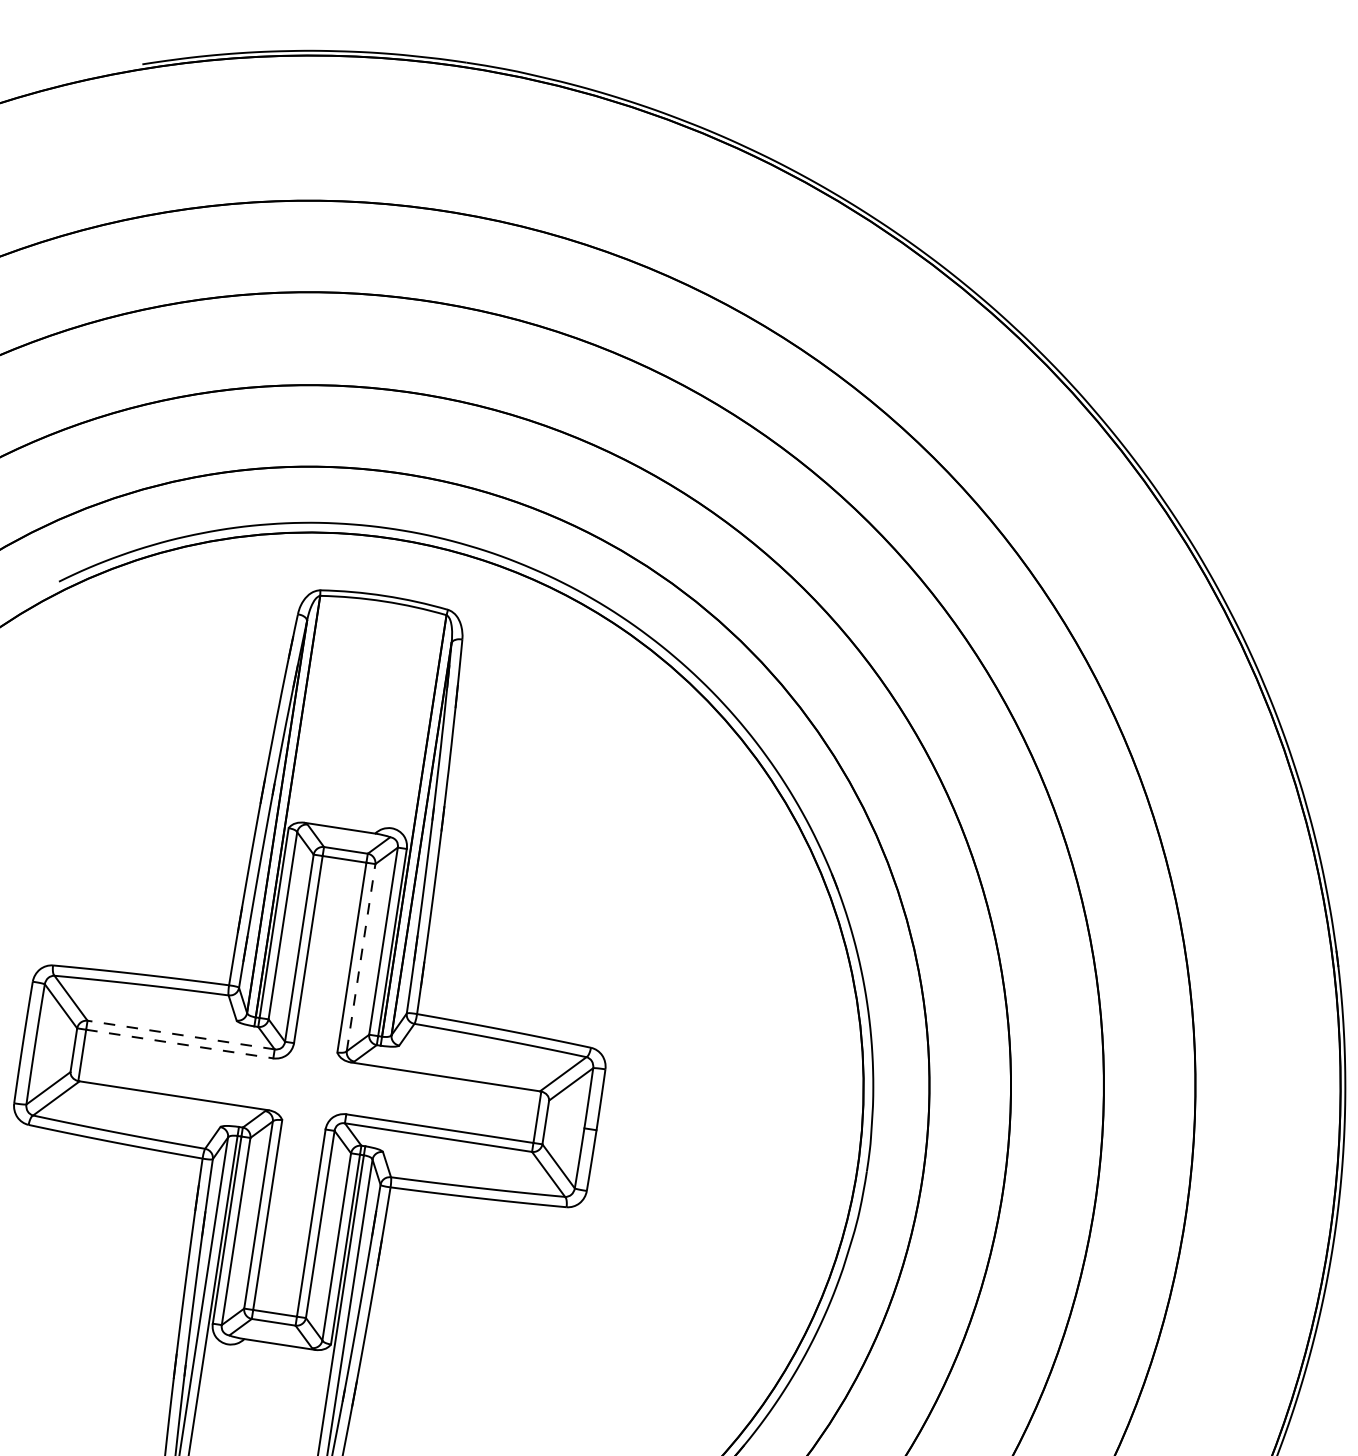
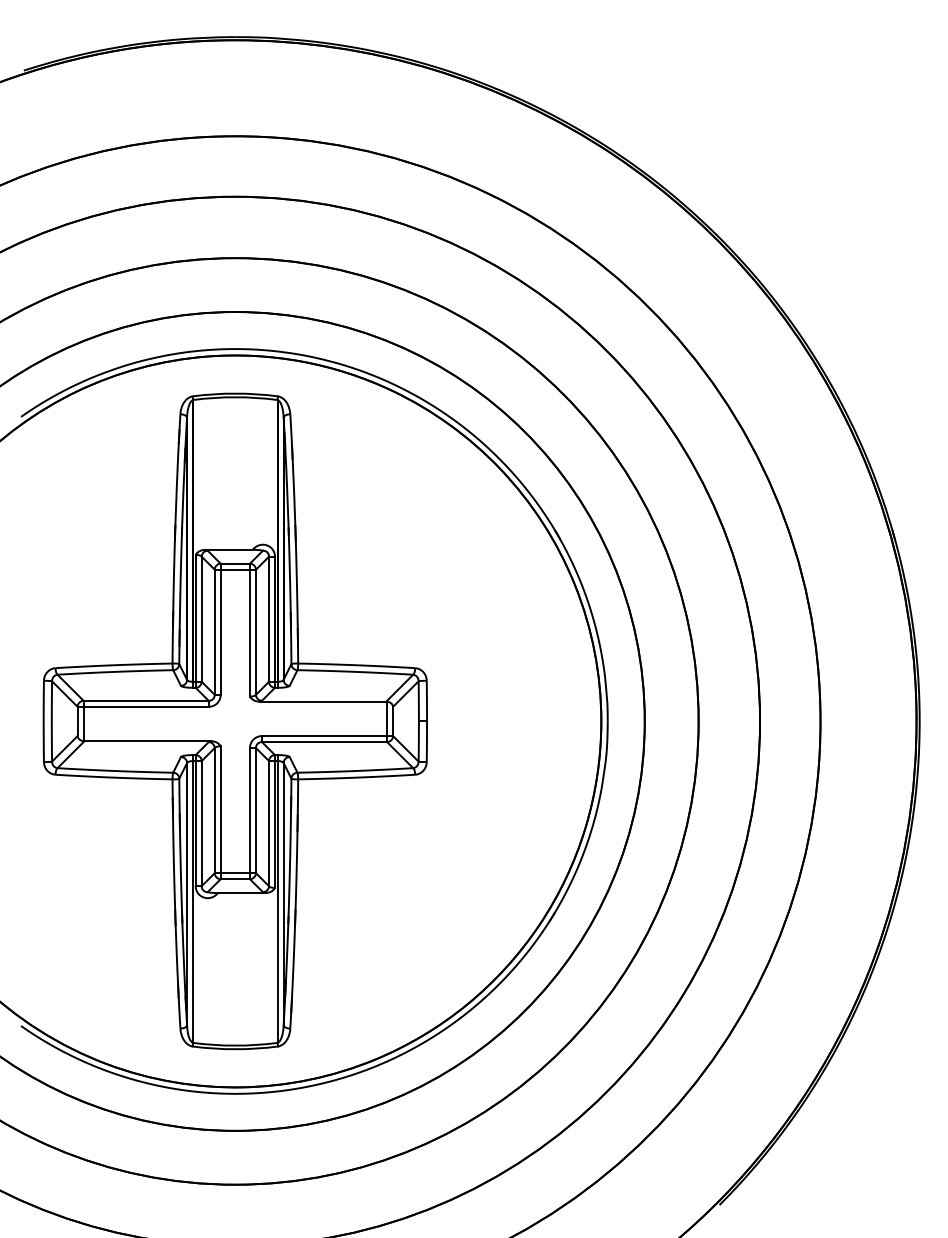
line: (360, 957) -> (255, 632), dashed -> solid
line: (181, 1034) -> (146, 700), dashed -> solid
line: (180, 1043) -> (146, 706), dashed -> solid

